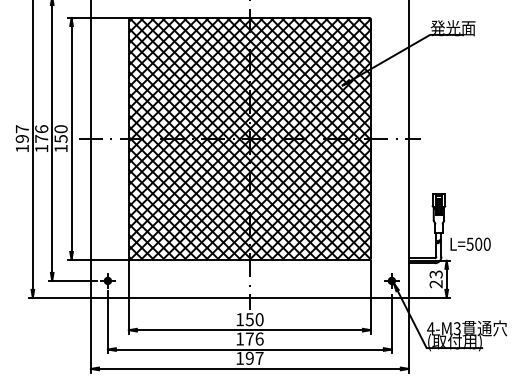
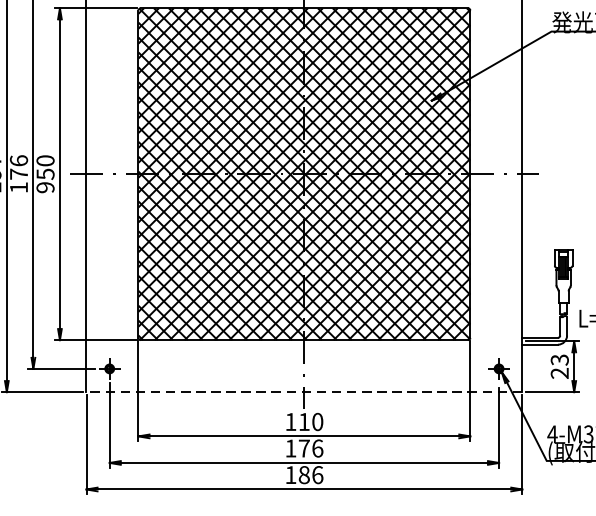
text: (60, 148) -> (44, 187), 150 -> 950
line: (249, 297) -> (303, 391), solid -> dashed
text: (249, 319) -> (303, 421), 150 -> 110
text: (254, 357) -> (310, 473), 197 -> 186

